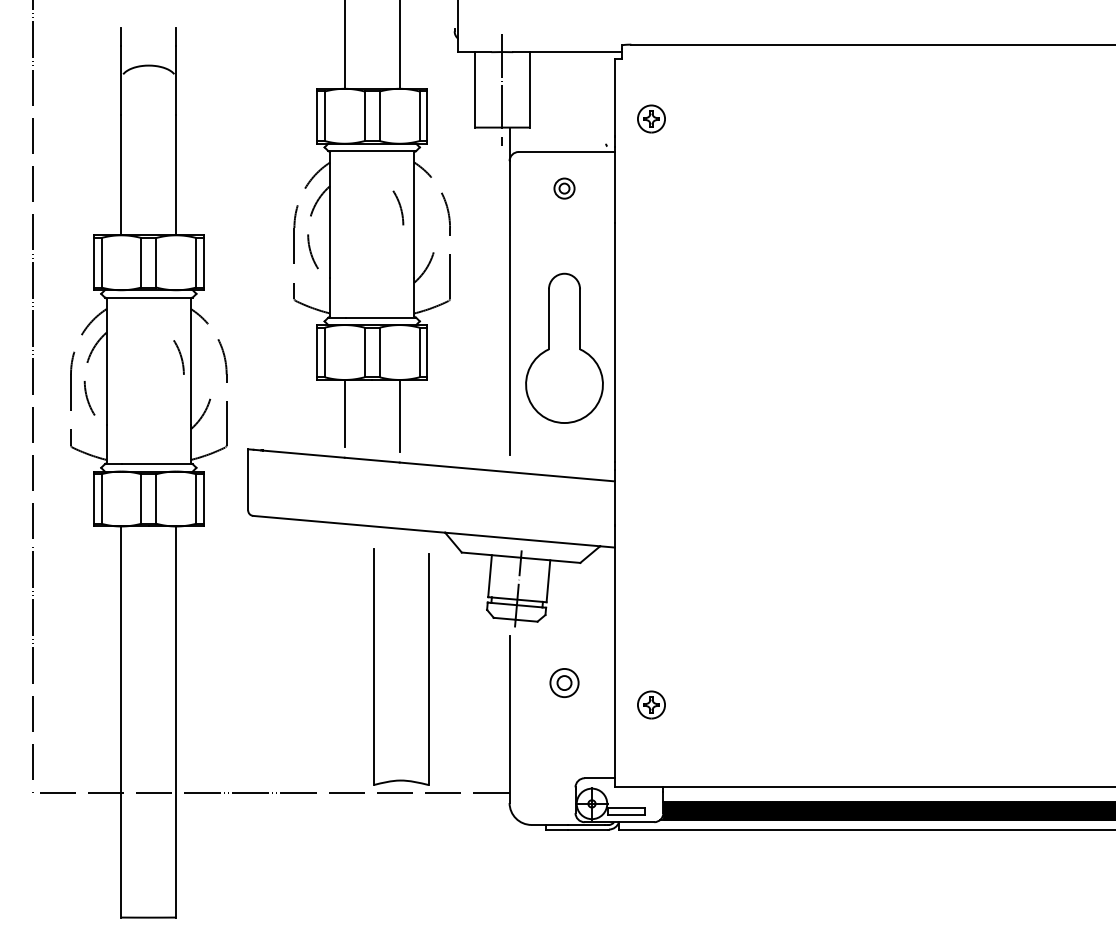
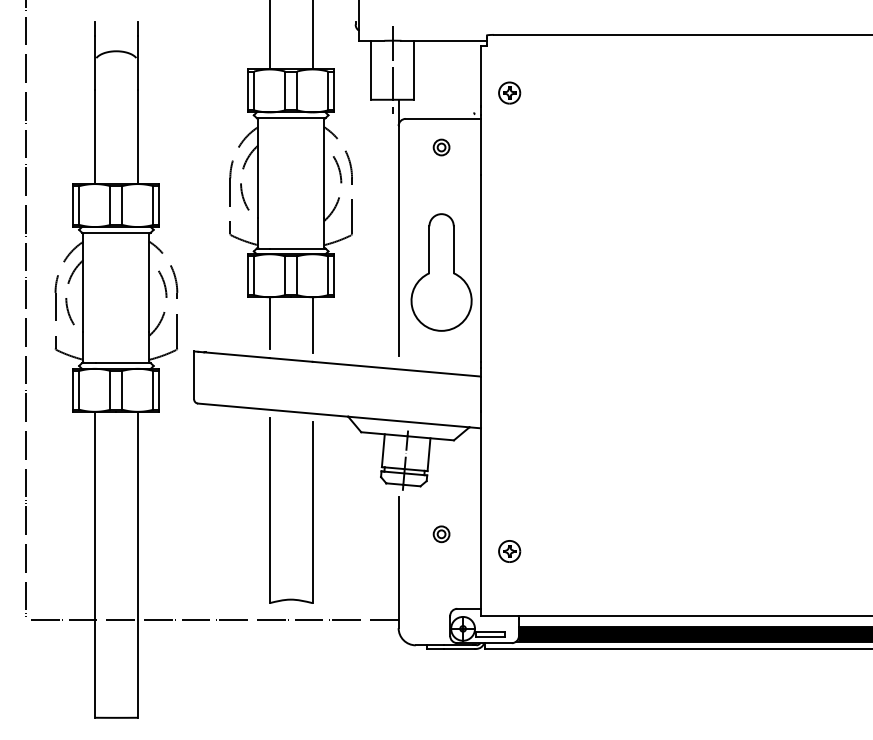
arc: (399, 207) -> (338, 169), moved
arc: (180, 357) -> (163, 284), moved
part: (374, 666) -> (270, 510), moved
part: (564, 682) -> (441, 533), size x0.71

